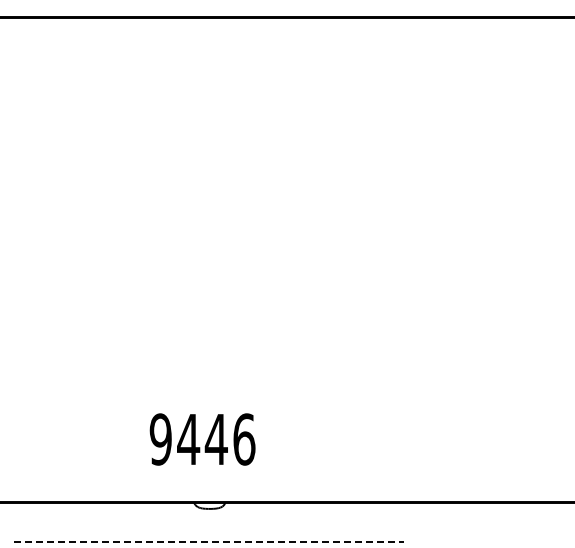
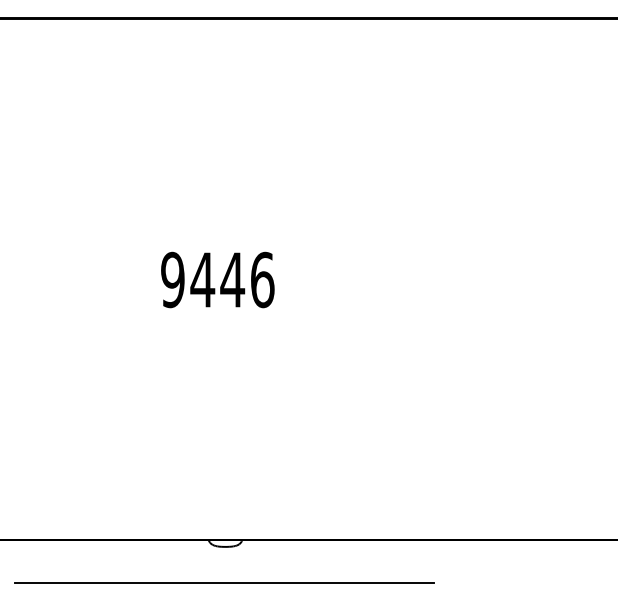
text: (202, 439) -> (217, 279), moved
line: (208, 542) -> (224, 582), dashed -> solid

